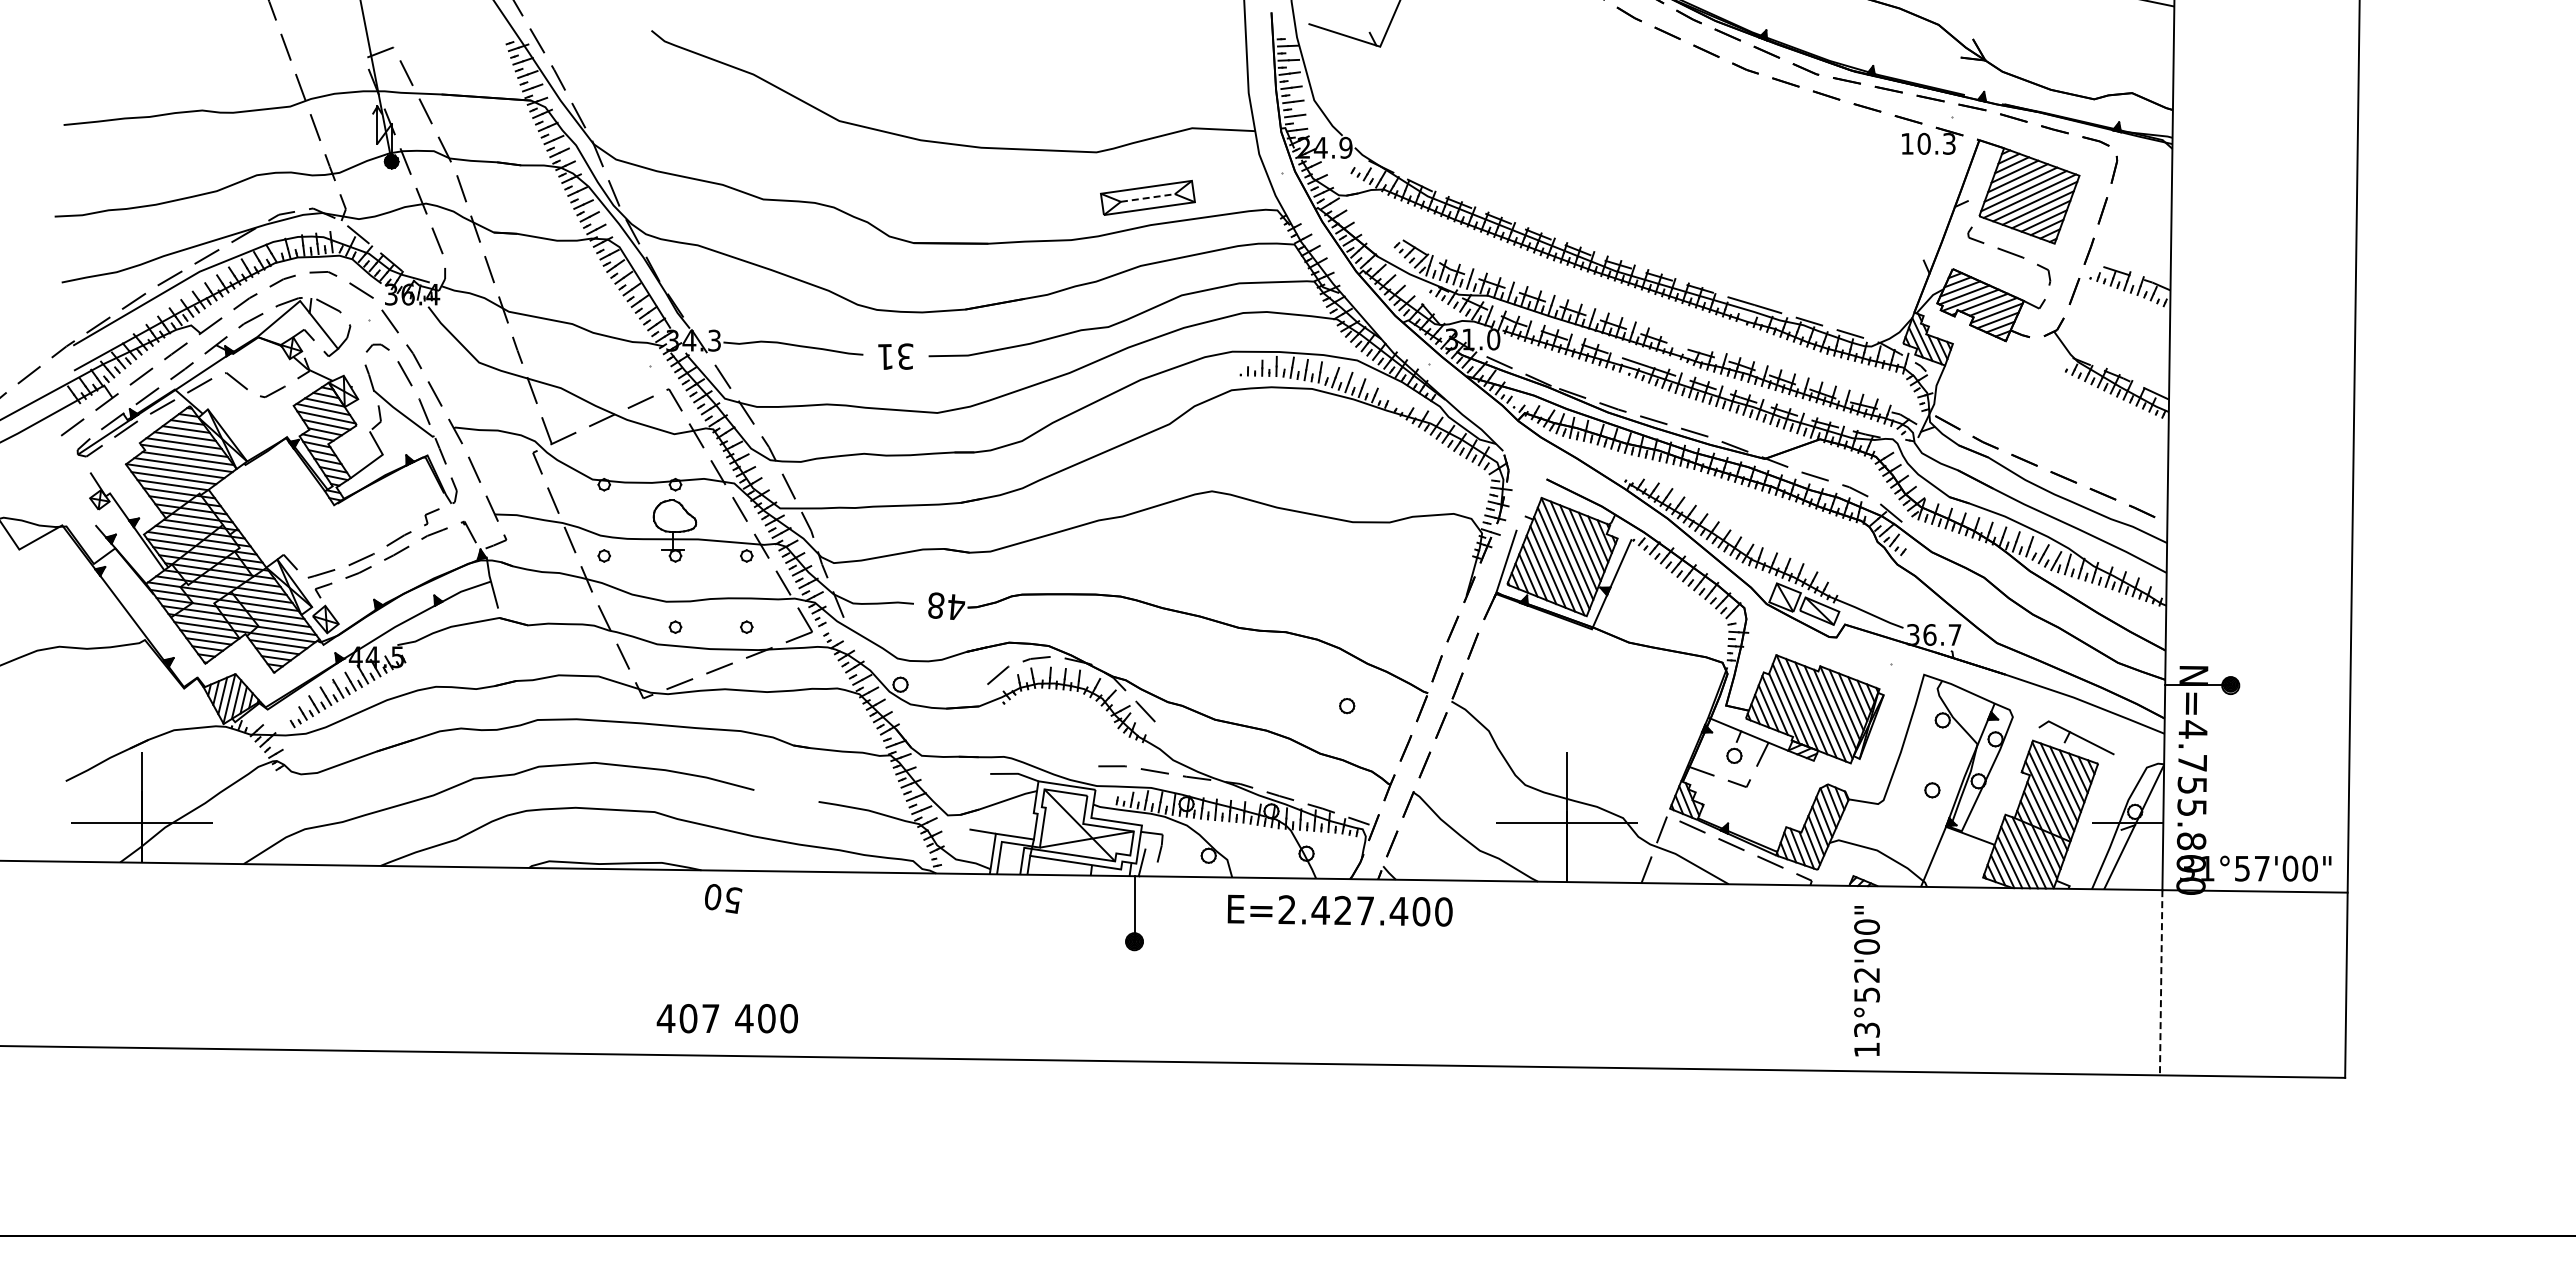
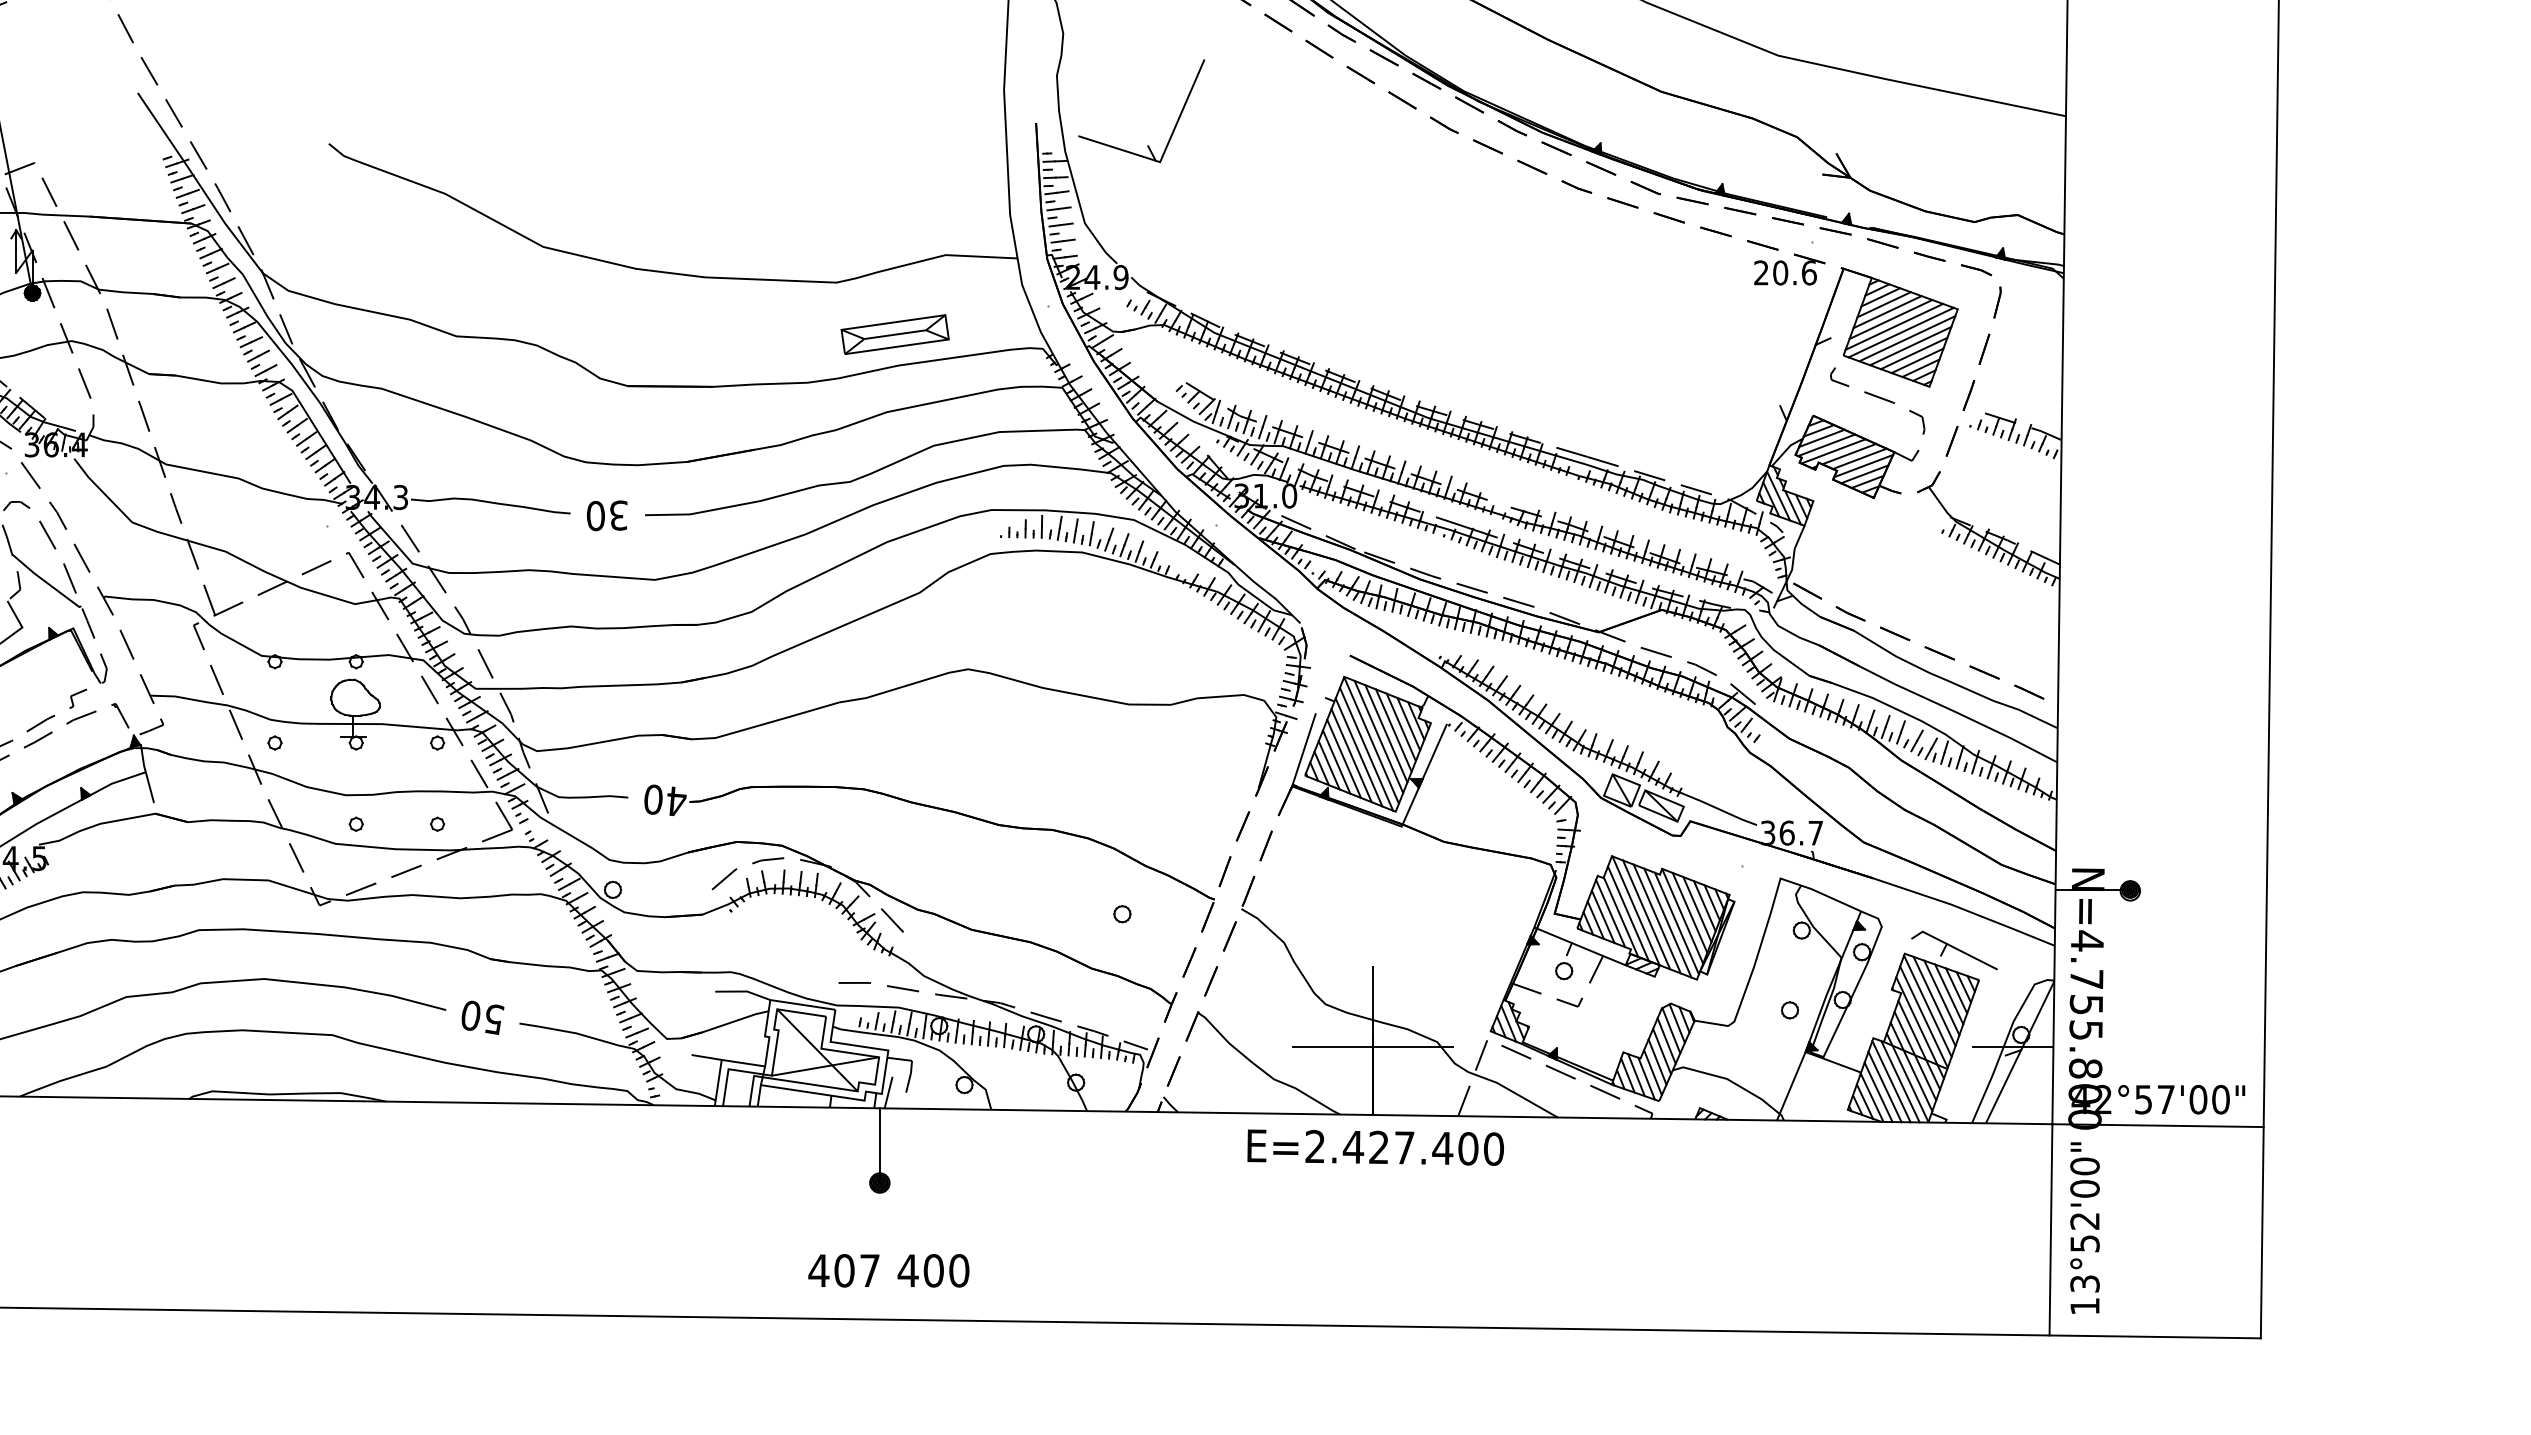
text: (1928, 143) -> (1785, 272), 10.3 -> 20.6
line: (1148, 197) -> (895, 334), dashed -> solid
text: (885, 356) -> (595, 515), 31 -> 30
text: (936, 605) -> (653, 799), 48 -> 40
text: (2196, 868) -> (2091, 1099), 31°57'00" -> 42°57'00"
text: (723, 898) -> (482, 1017), moved
text: (1339, 910) -> (1374, 1147), moved
text: (1866, 981) -> (2084, 1228), moved
line: (2161, 982) -> (2051, 1229), dashed -> solid
text: (726, 1018) -> (887, 1270), moved

